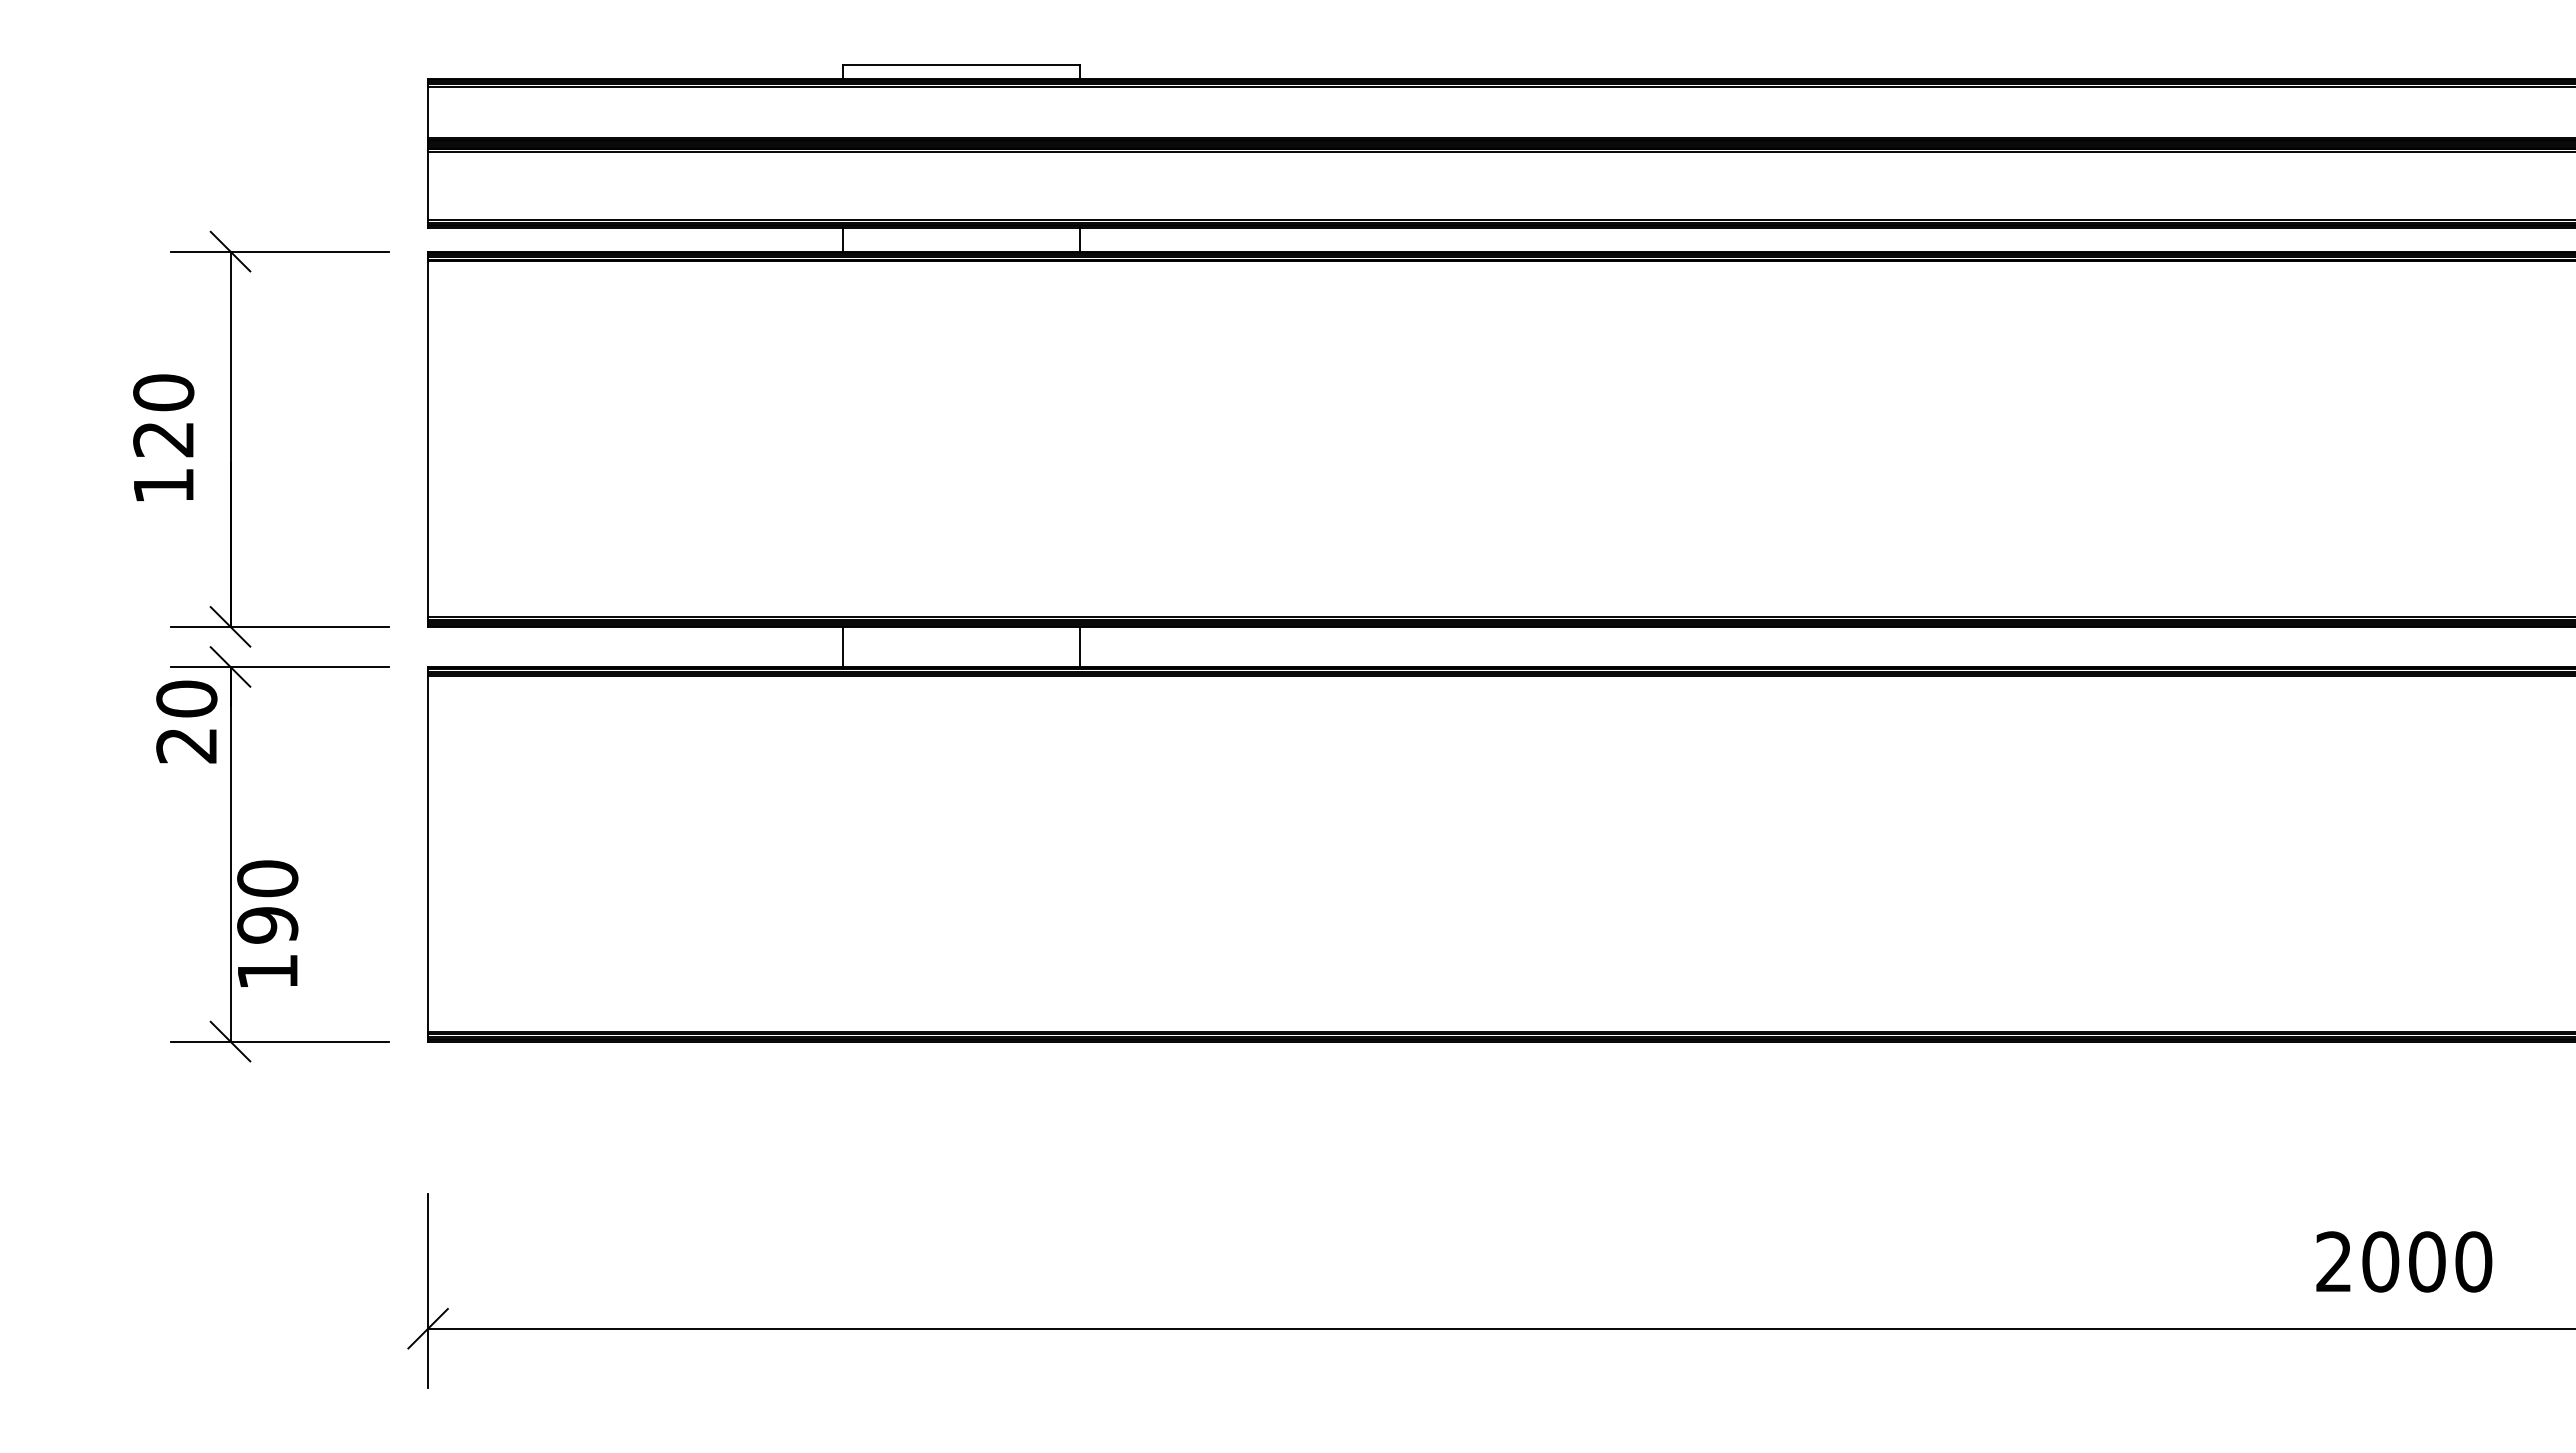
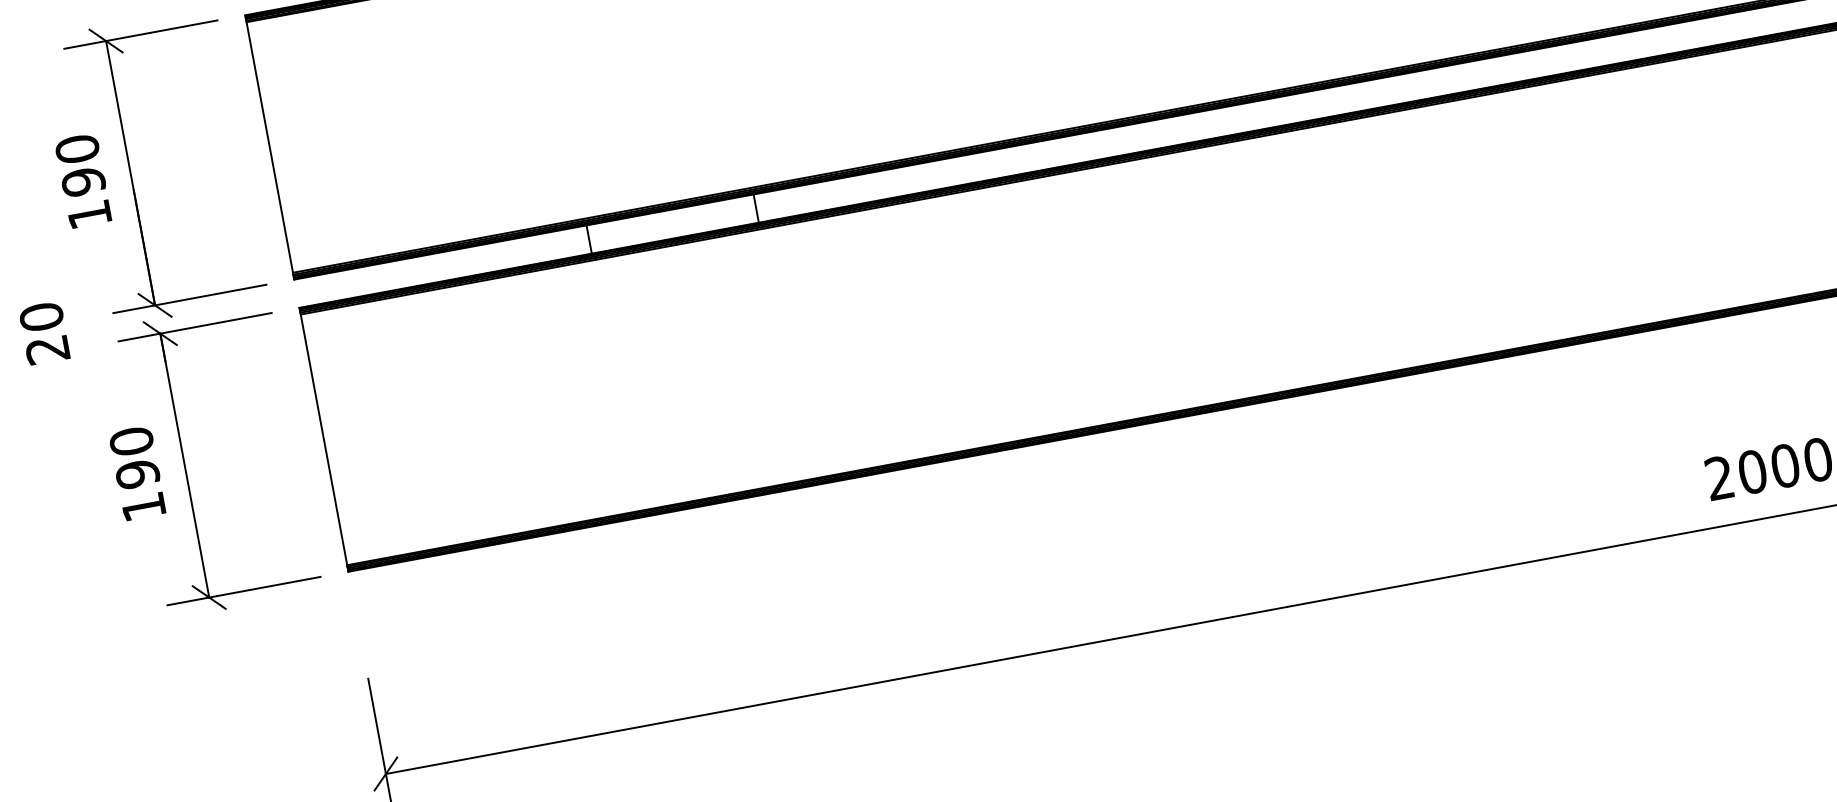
text: (163, 439) -> (83, 182), 120 -> 190
text: (186, 721) -> (44, 332), moved
text: (267, 923) -> (137, 473), moved

